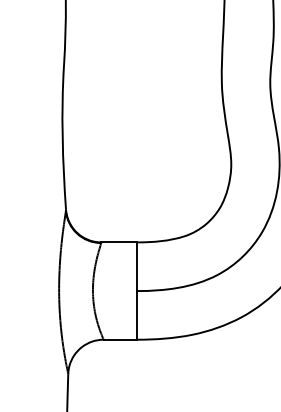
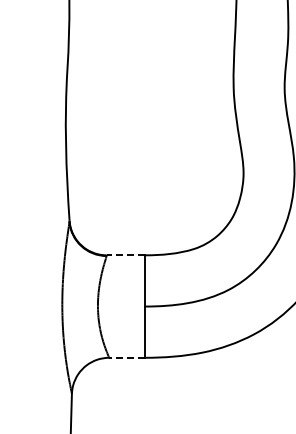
line: (119, 242) -> (125, 255), solid -> dashed
line: (120, 339) -> (126, 357), solid -> dashed

